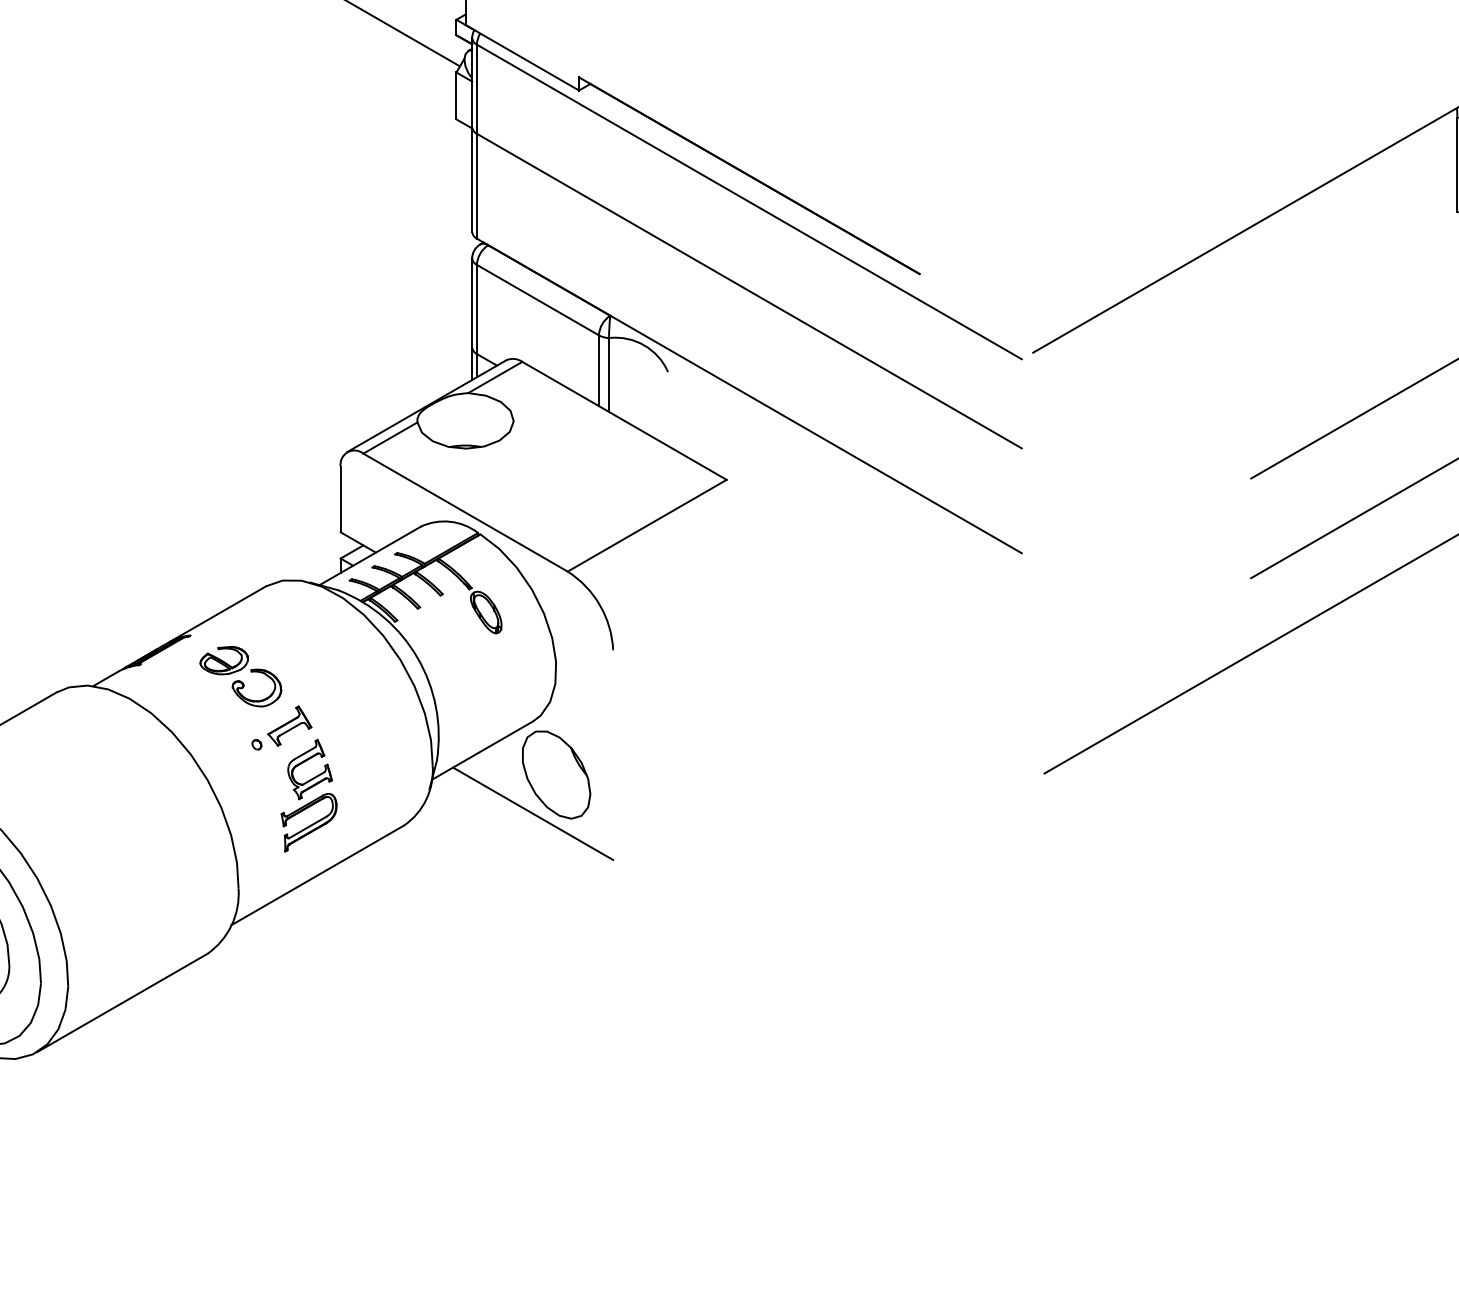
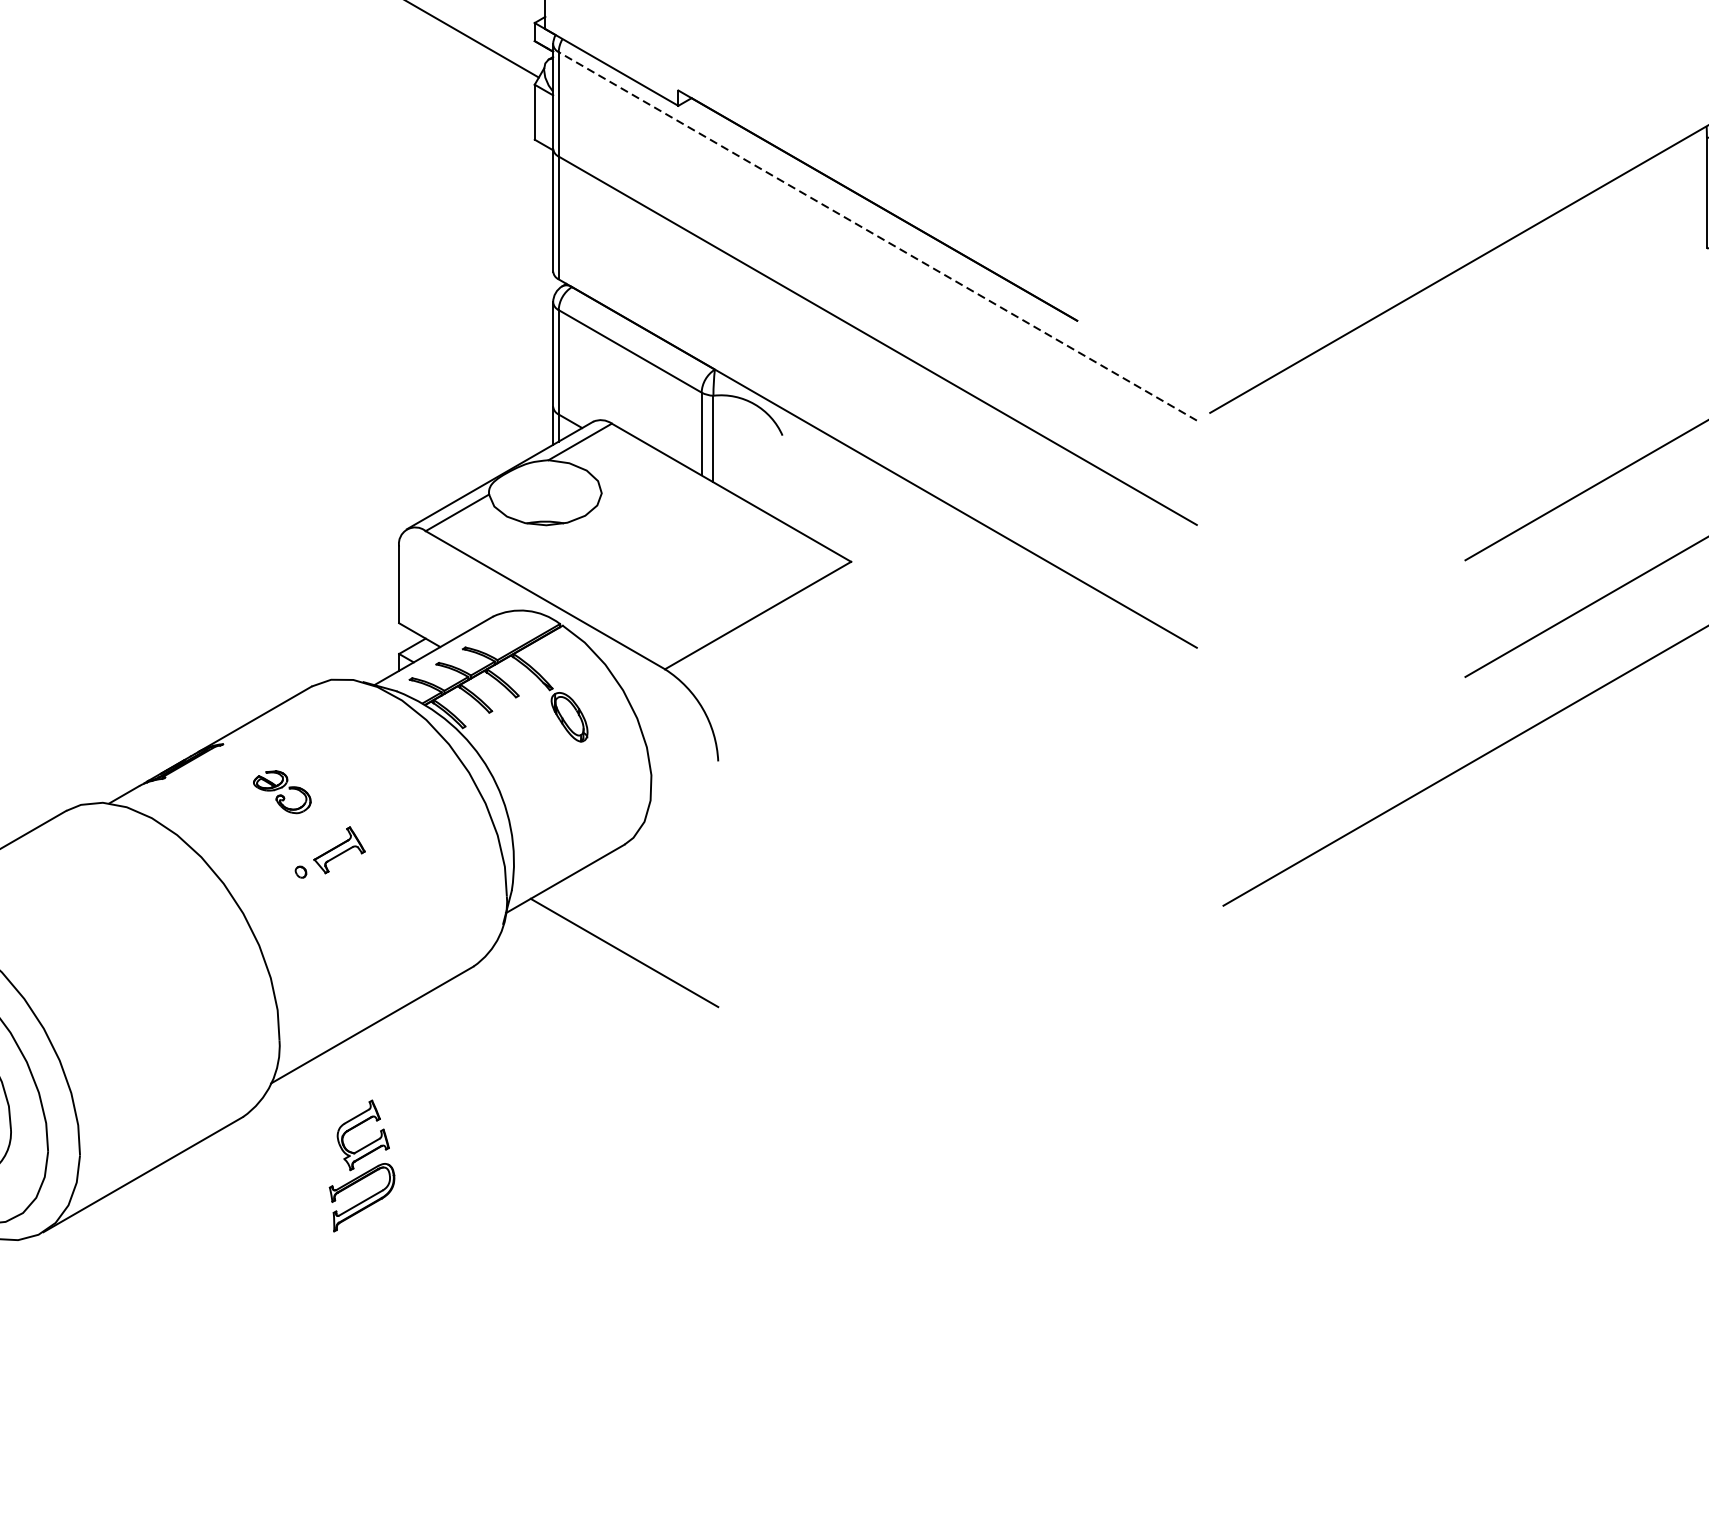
line: (749, 201) -> (877, 235), solid -> dashed
part: (240, 676) -> (281, 792), size x0.6
part: (556, 774) -> (651, 906), removed
part: (308, 795) -> (361, 1165), moved

